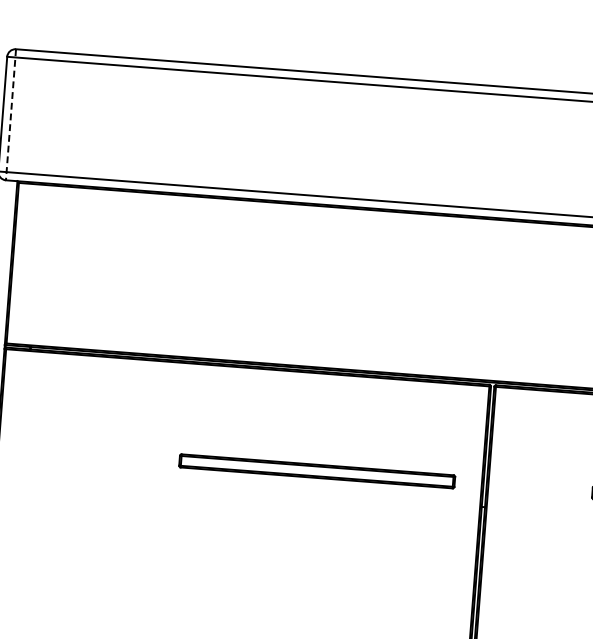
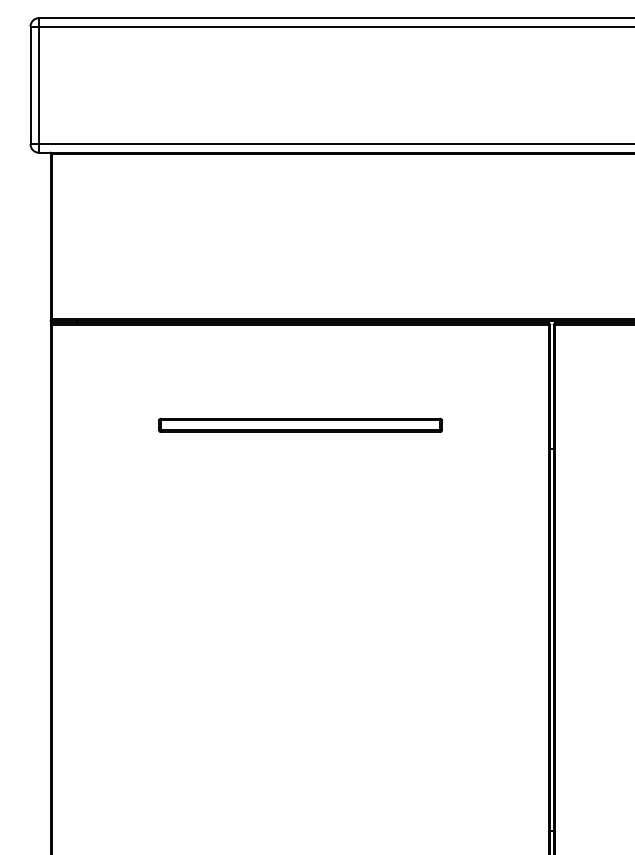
line: (10, 114) -> (38, 85), dashed -> solid
part: (317, 470) -> (300, 424), moved

